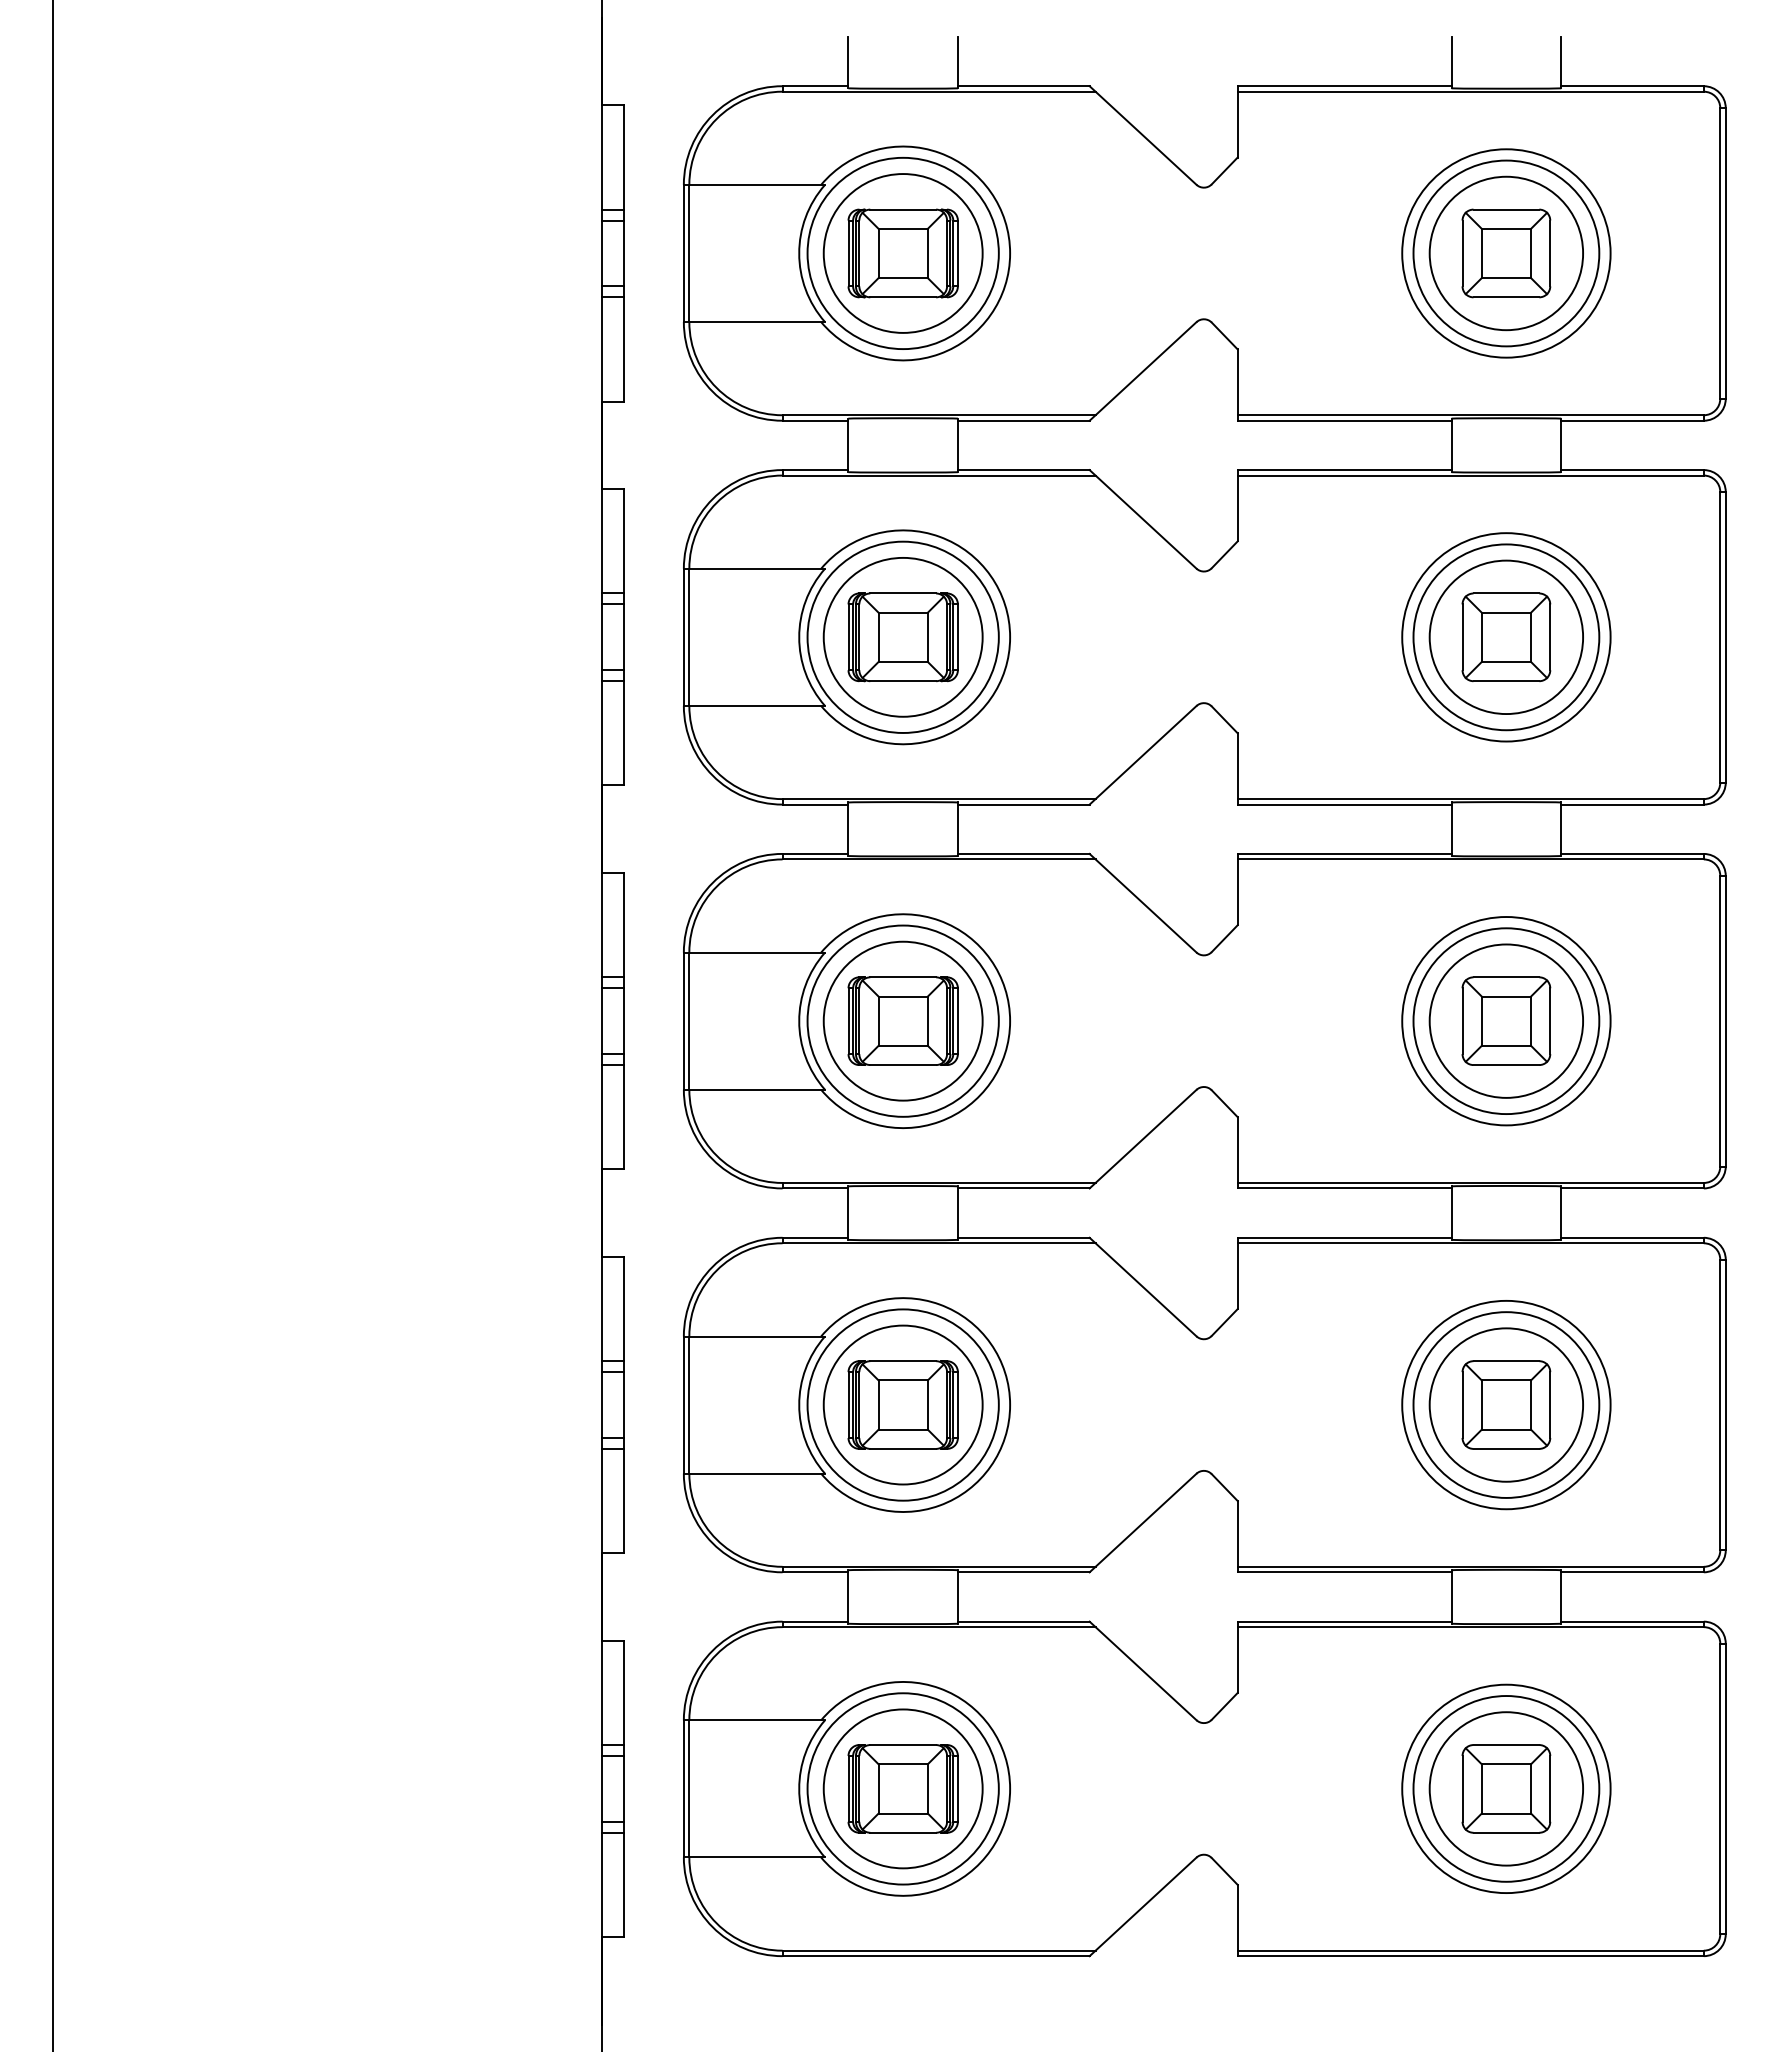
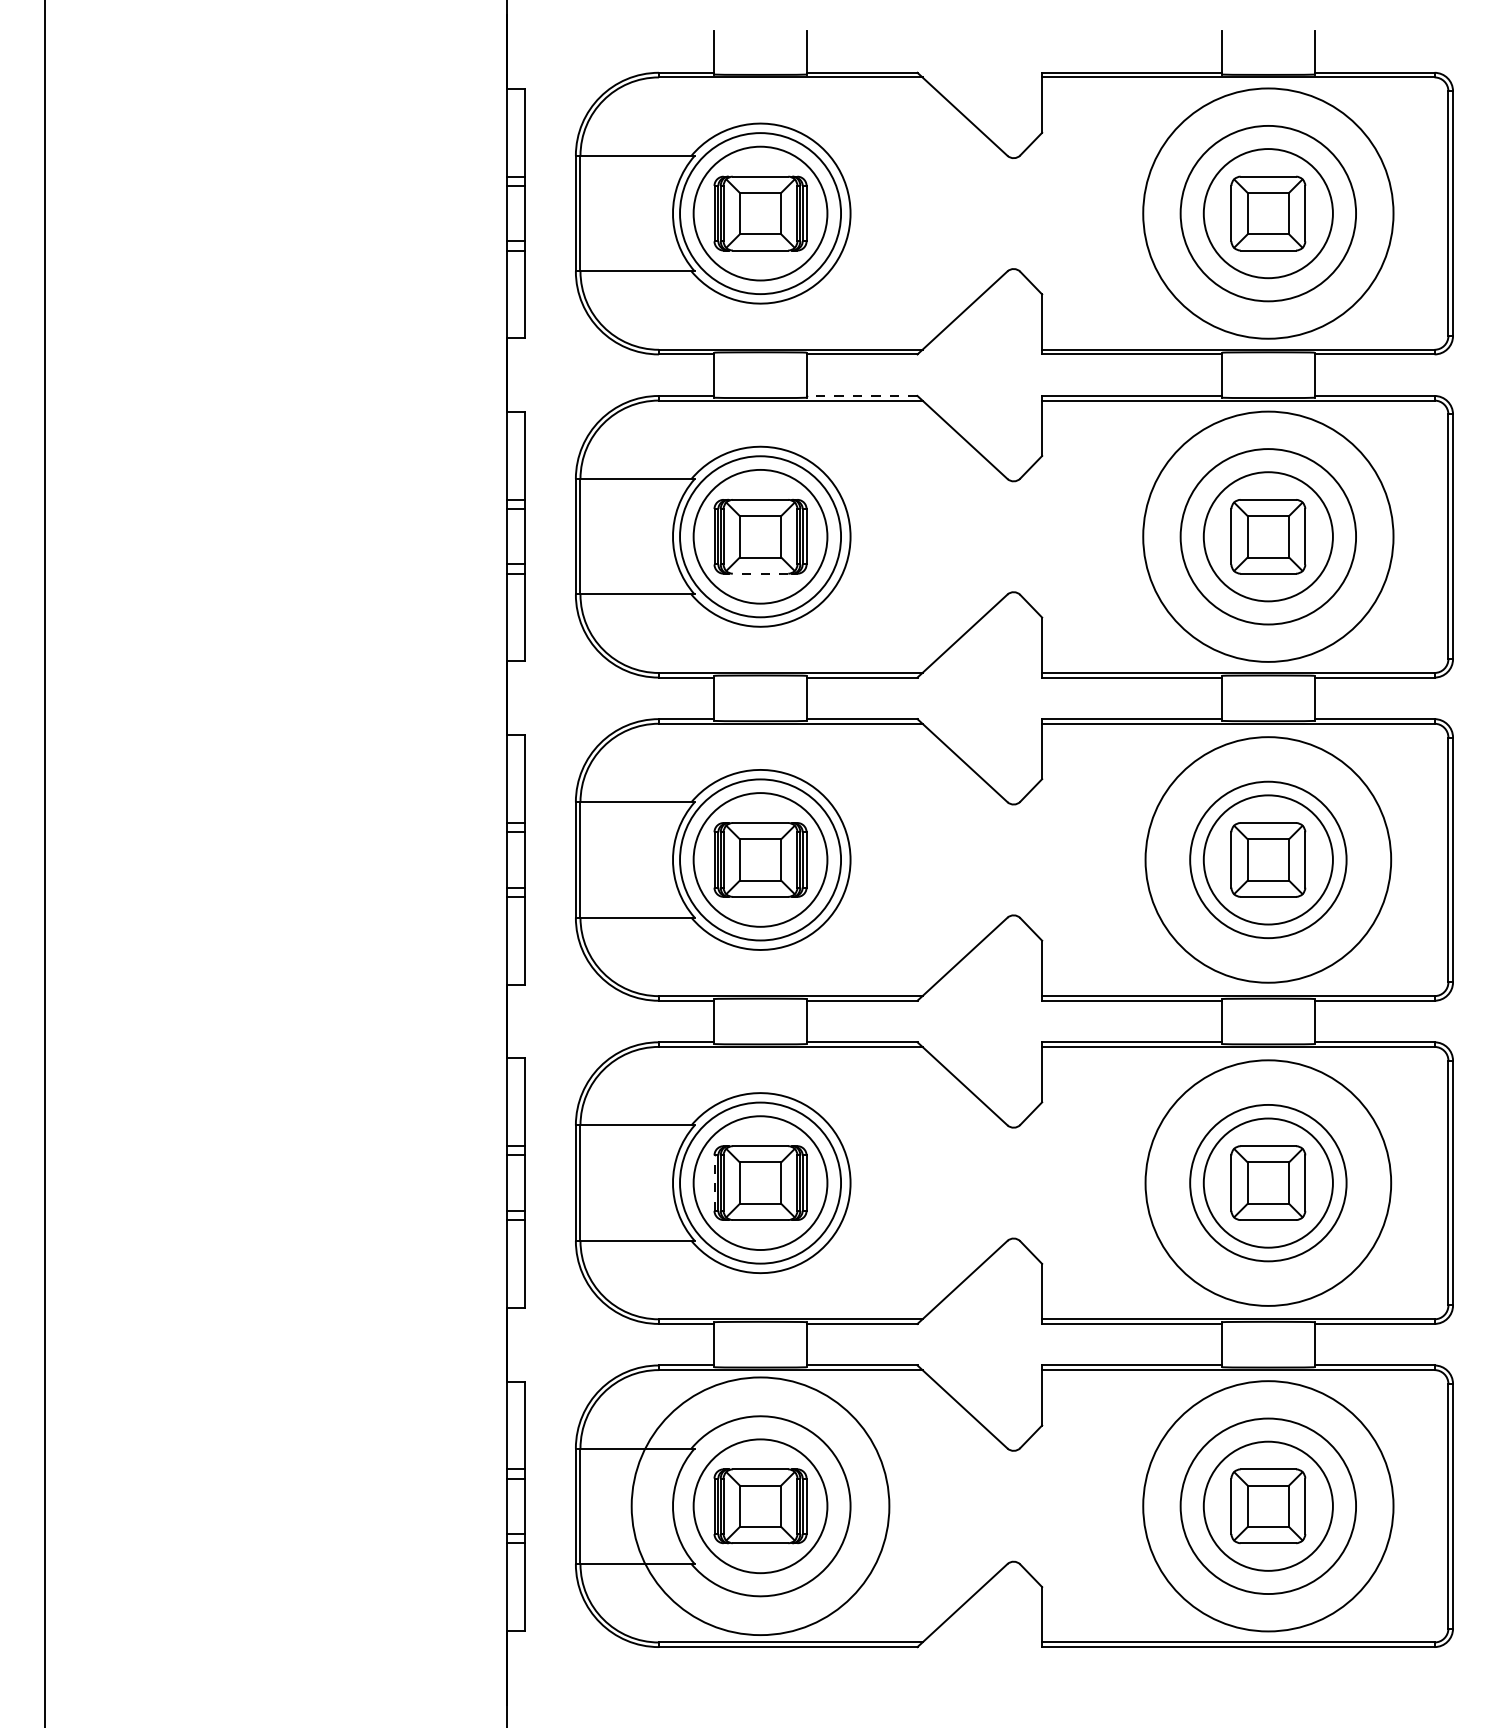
circle: (1506, 253) -> (1268, 213), size x1.6
line: (1023, 470) -> (861, 396), solid -> dashed
circle: (1506, 637) -> (1268, 536), size x1.6
line: (903, 681) -> (760, 573), solid -> dashed
circle: (1506, 1021) -> (1268, 860), size x1.4
circle: (1506, 1404) -> (1268, 1182), size x1.4
line: (848, 1405) -> (714, 1183), solid -> dashed
circle: (902, 1788) -> (759, 1505), size x1.6
circle: (1506, 1788) -> (1268, 1505), size x1.6

